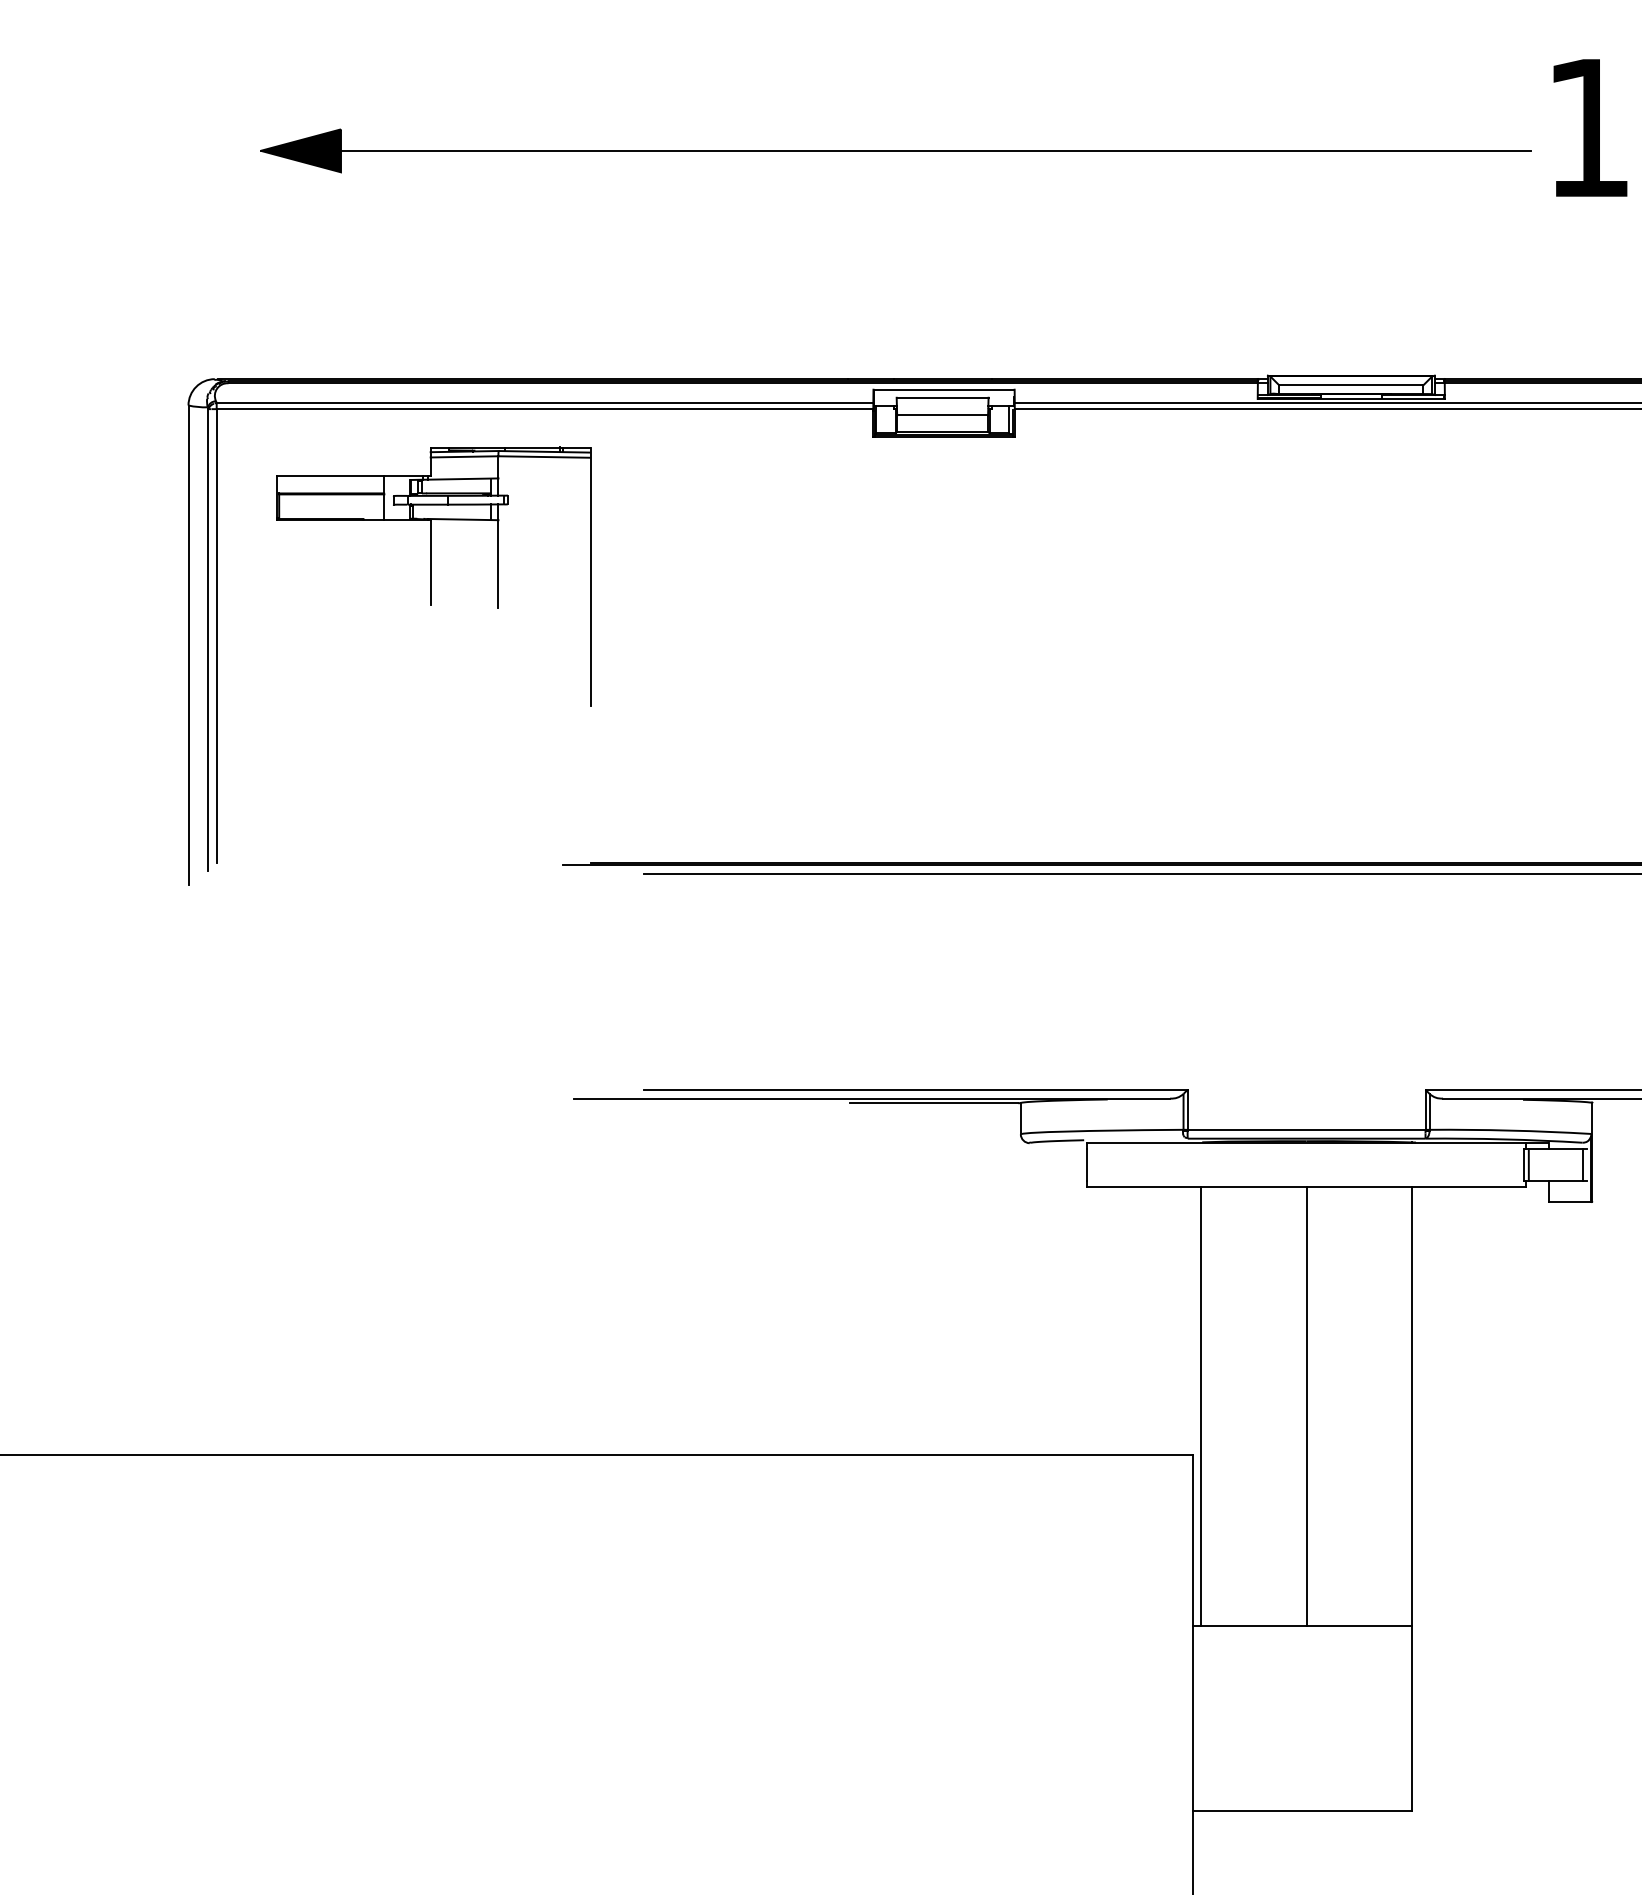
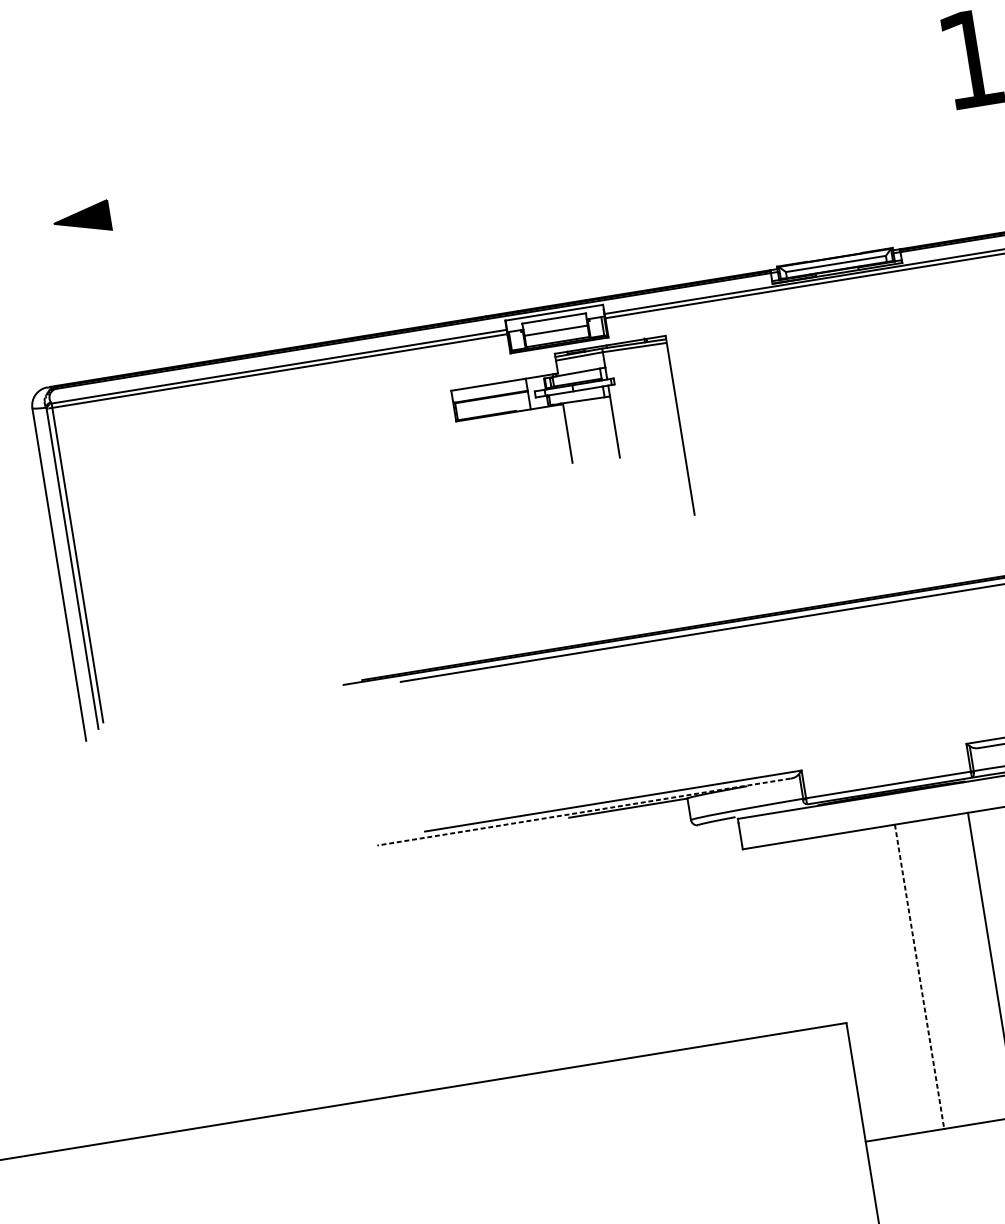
line: (895, 150) -> (493, 152), removed
part: (433, 576) -> (571, 442), moved
line: (871, 1098) -> (583, 812), solid -> dashed
line: (1201, 1406) -> (846, 988), removed
line: (1306, 1406) -> (919, 976), solid -> dashed

